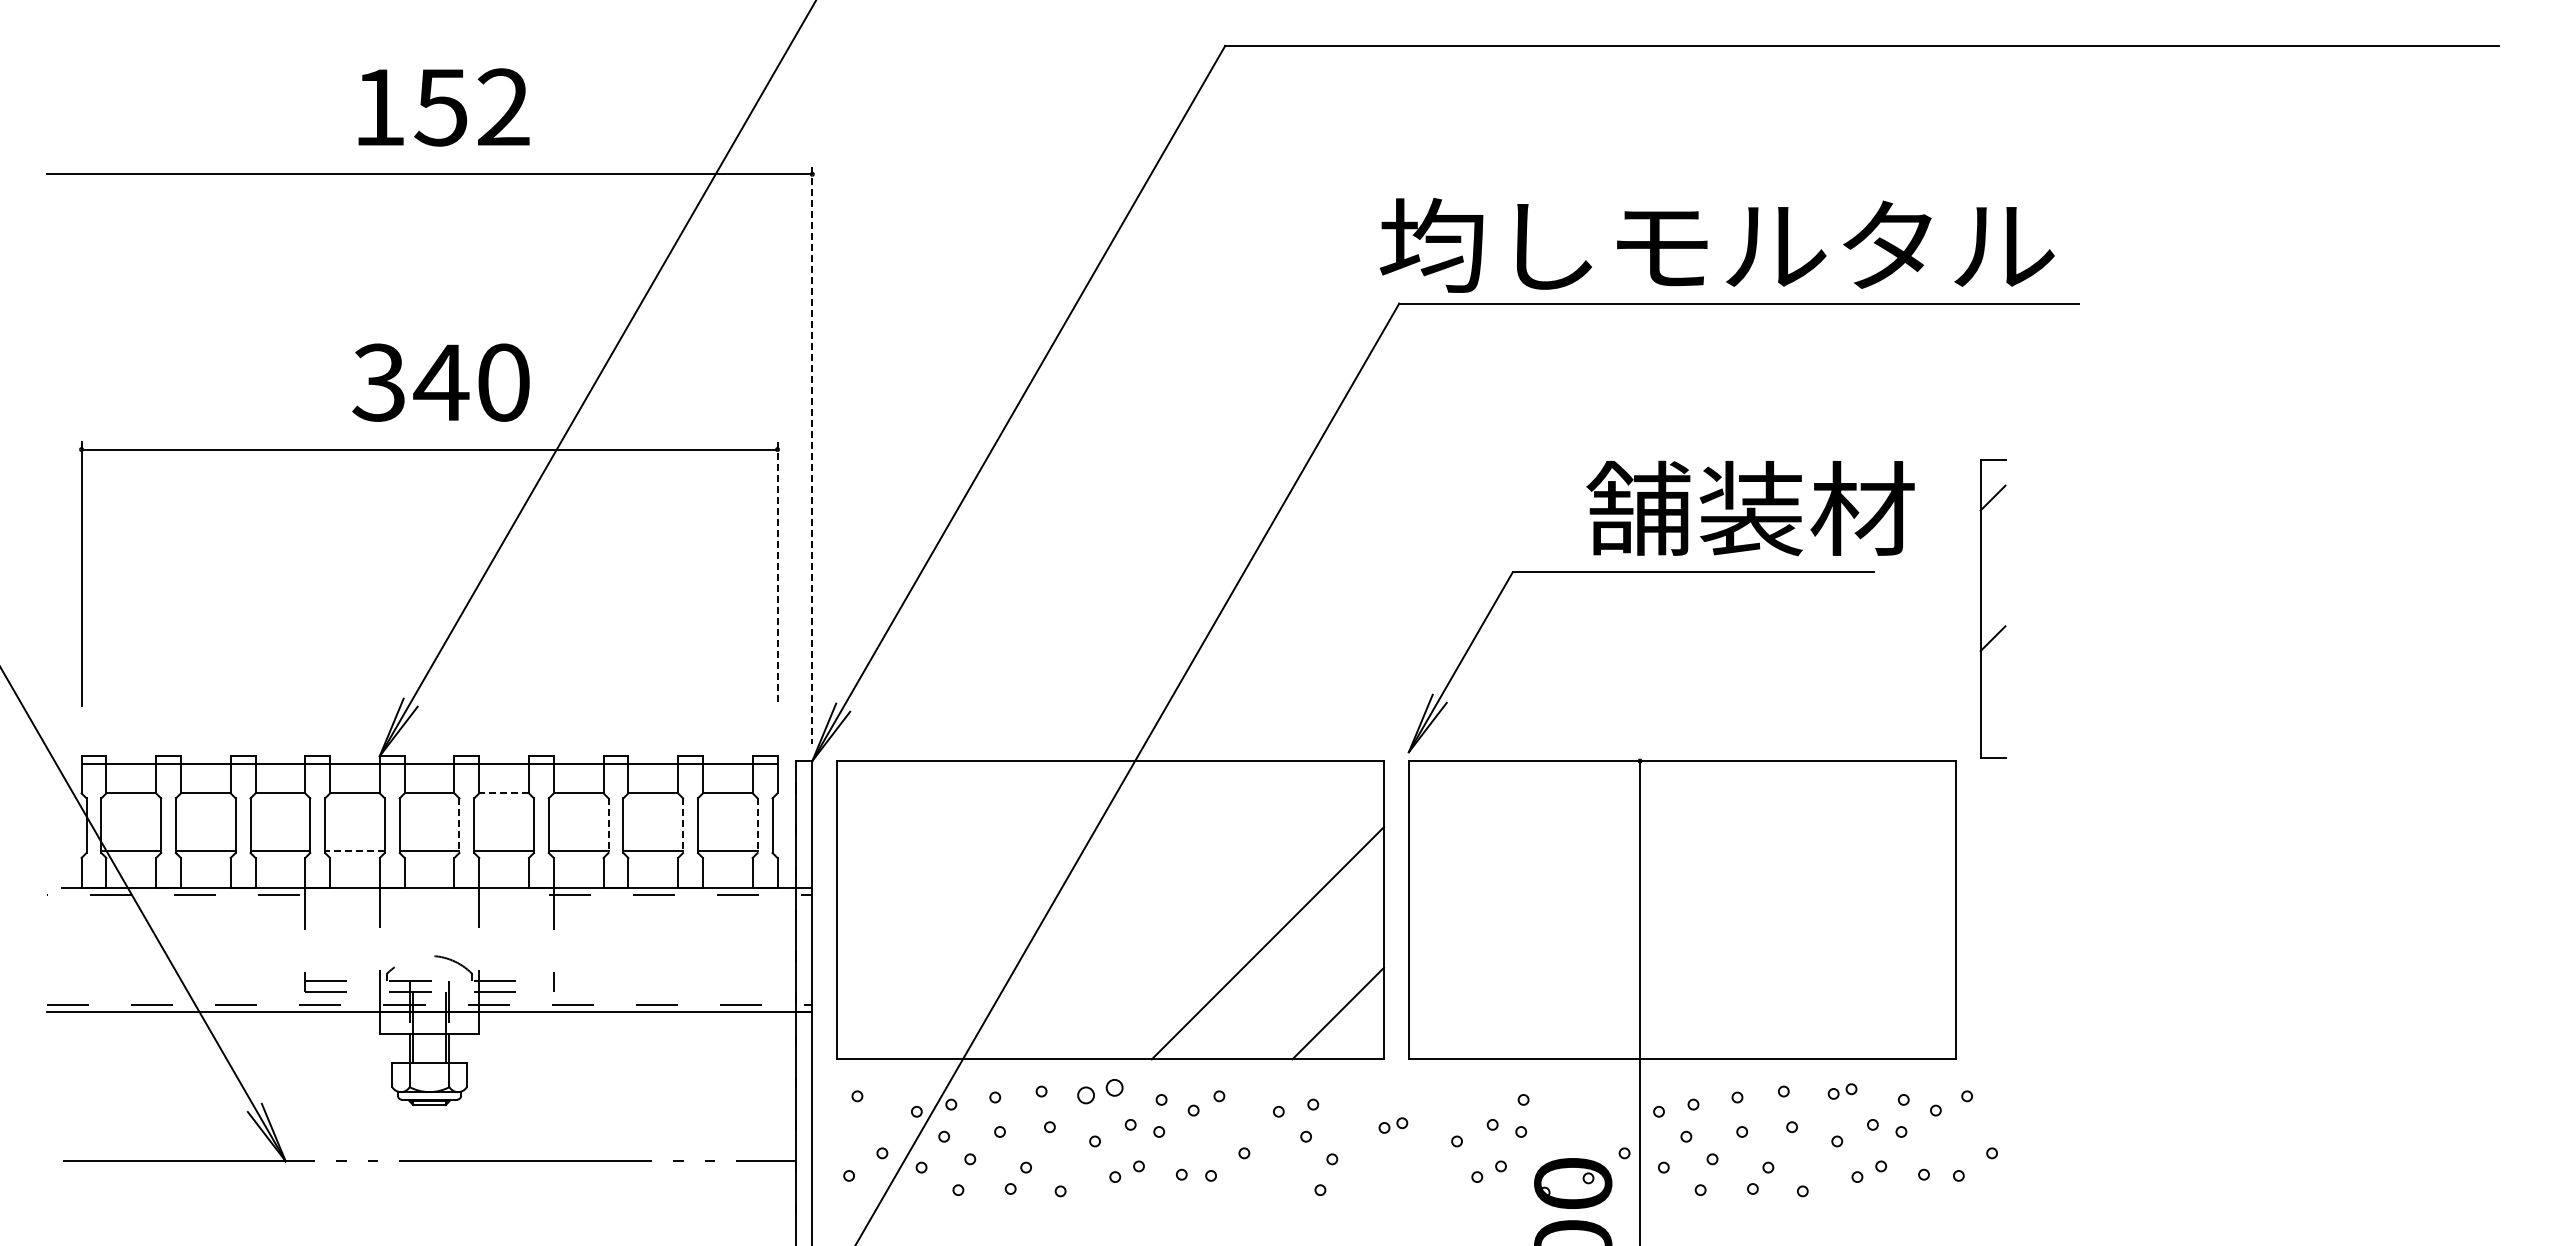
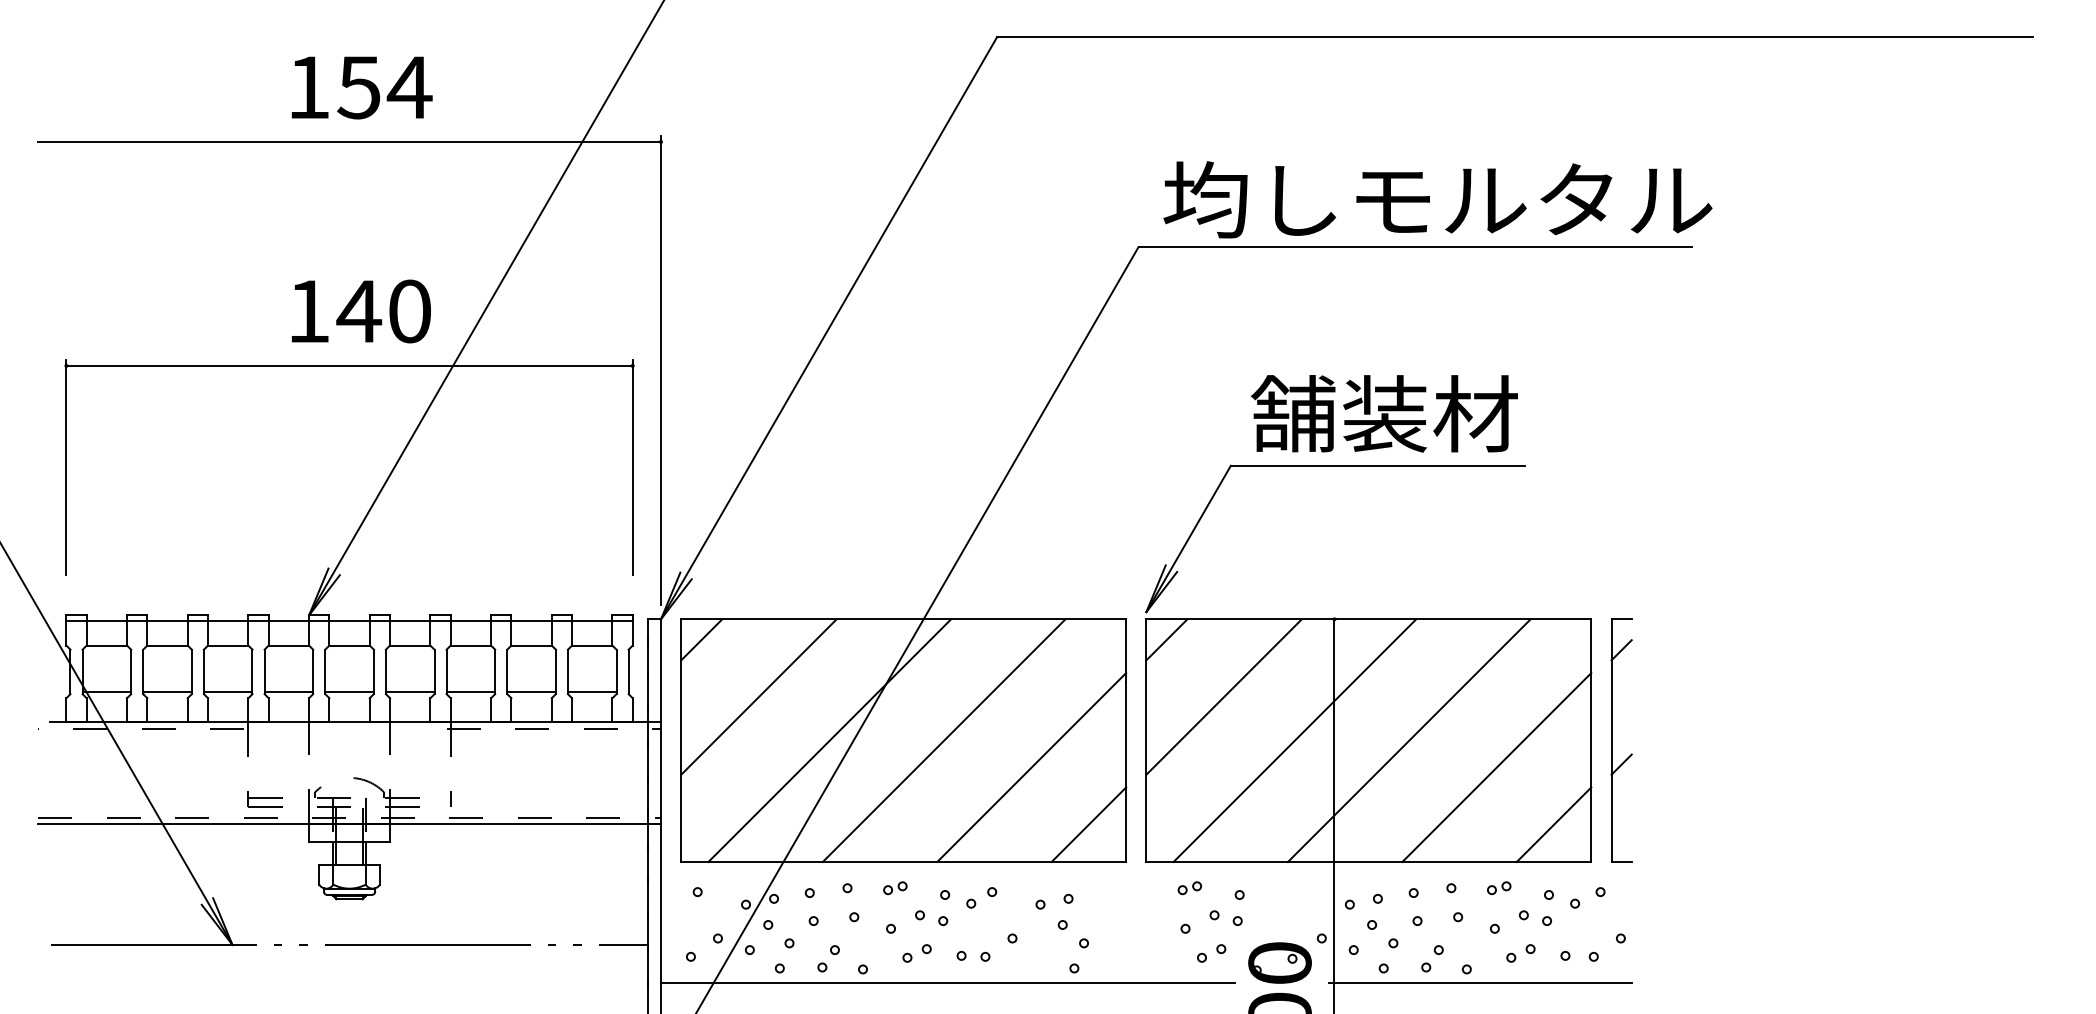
text: (503, 106) -> (409, 86), 152 -> 154
text: (1716, 245) -> (1437, 199), moved
text: (378, 382) -> (308, 311), 340 -> 140
line: (812, 455) -> (661, 370), dashed -> solid
text: (1750, 508) -> (1384, 413), moved
line: (777, 574) -> (632, 467), dashed -> solid
part: (1981, 608) -> (1612, 740), moved
line: (862, 786) -> (701, 640), added
line: (1433, 786) -> (1166, 640), added
line: (504, 793) -> (410, 645), dashed -> solid
line: (459, 826) -> (373, 672), dashed -> solid
line: (608, 826) -> (495, 672), dashed -> solid
line: (683, 826) -> (556, 672), dashed -> solid
line: (757, 826) -> (616, 672), dashed -> solid
line: (354, 850) -> (288, 692), dashed -> solid
line: (932, 856) -> (758, 696), added
line: (1503, 856) -> (1223, 696), added
line: (1019, 910) -> (829, 740), added
line: (1160, 910) -> (944, 740), added
line: (1591, 910) -> (1294, 740), added
line: (1731, 910) -> (1408, 740), added
line: (1839, 943) -> (1496, 767), added
line: (1909, 1013) -> (1553, 824), added
part: (1100, 1091) -> (895, 888), size x0.62
part: (1393, 1125) -> (1189, 888), moved
line: (1164, 1208) -> (947, 983), added
line: (1819, 1208) -> (1480, 983), added

